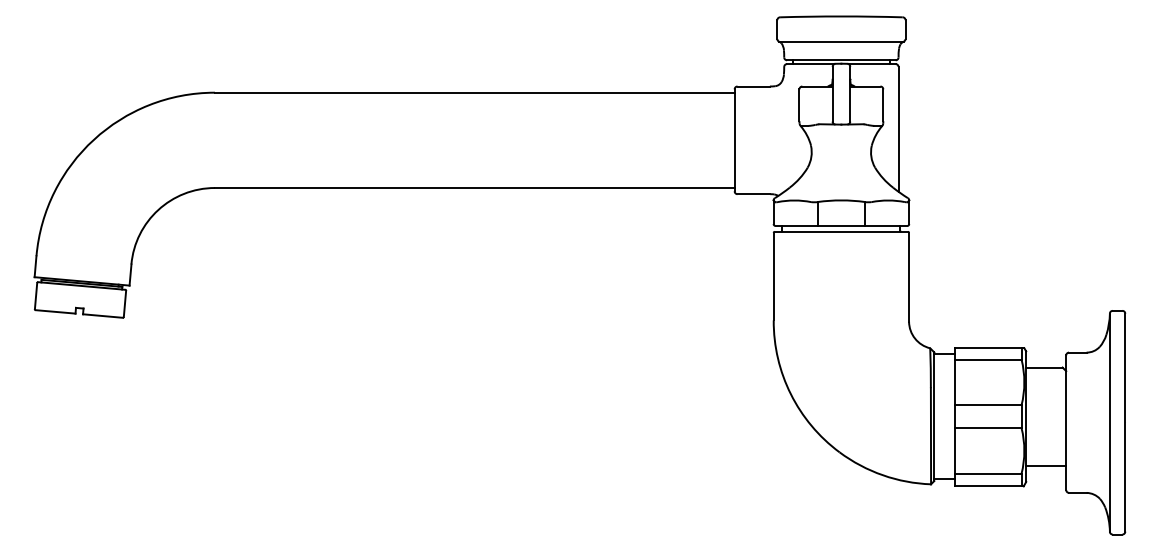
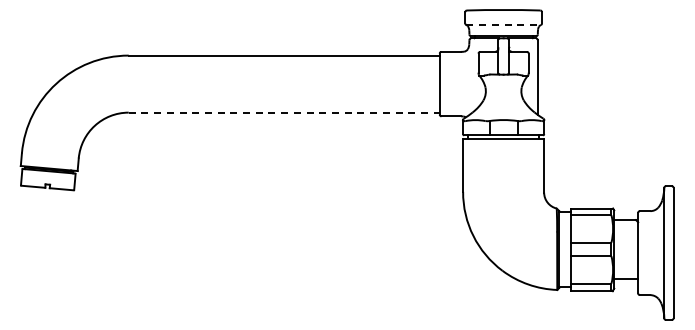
line: (842, 42) -> (504, 25), solid -> dashed
line: (475, 187) -> (284, 112), solid -> dashed

